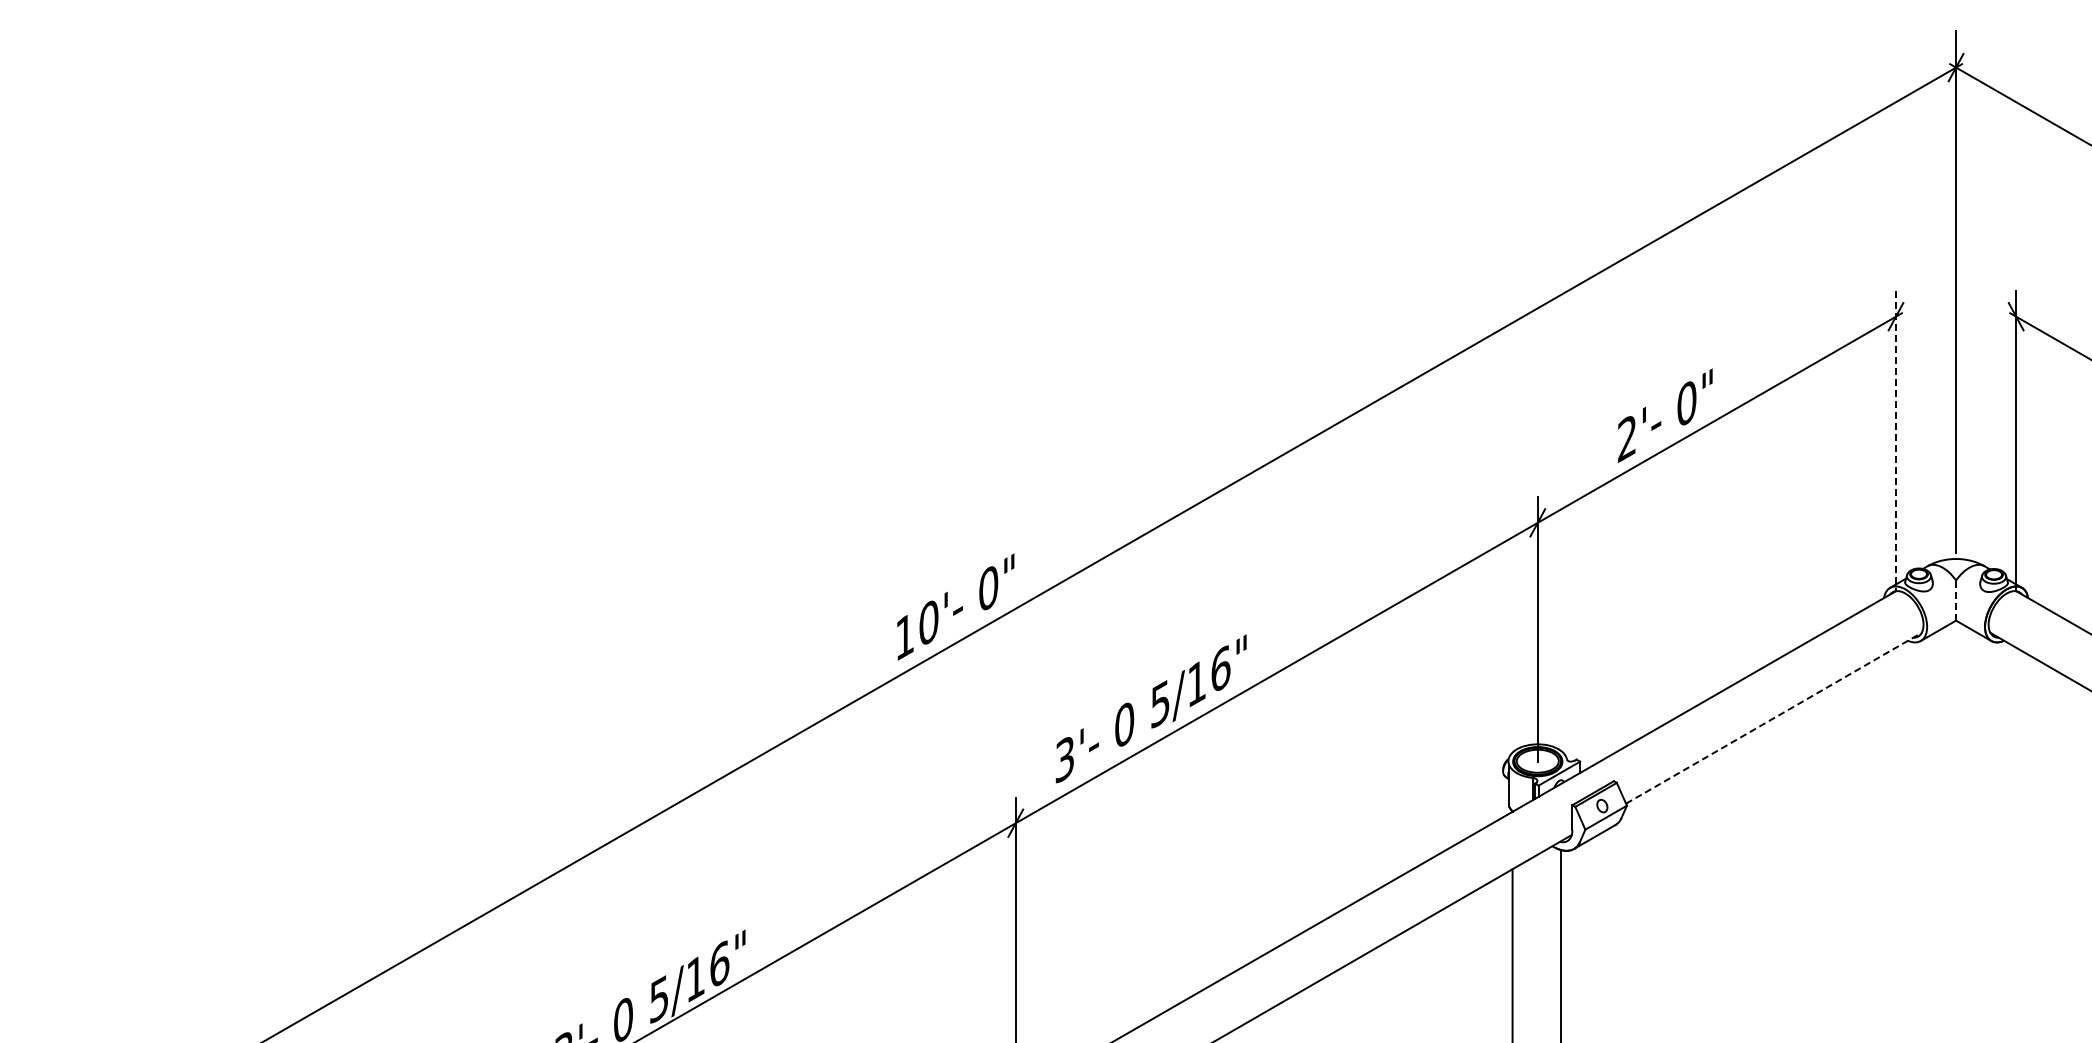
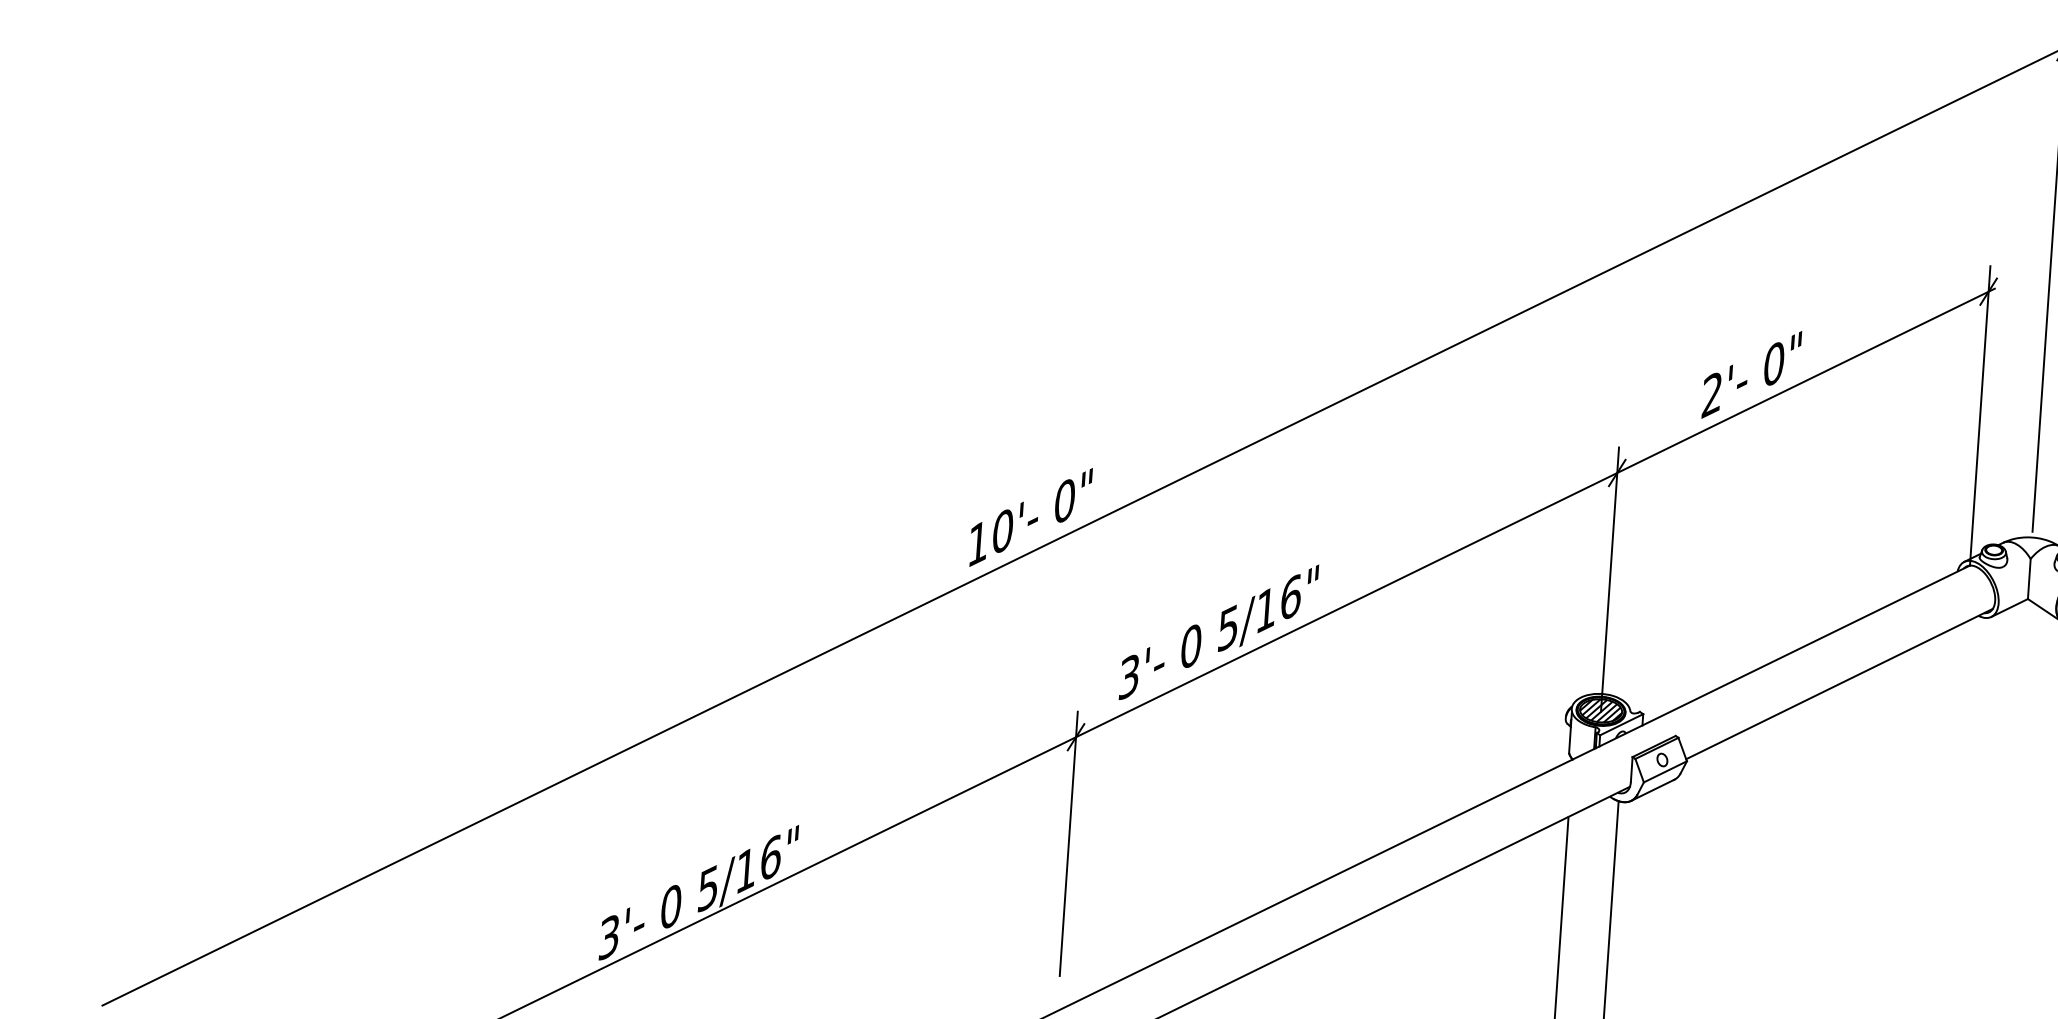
line: (1896, 441) -> (1980, 416), dashed -> solid
line: (1956, 600) -> (2029, 578), dashed -> solid
line: (1773, 718) -> (1839, 684), dashed -> solid
hatch: (1537, 760) -> (1600, 710), added

